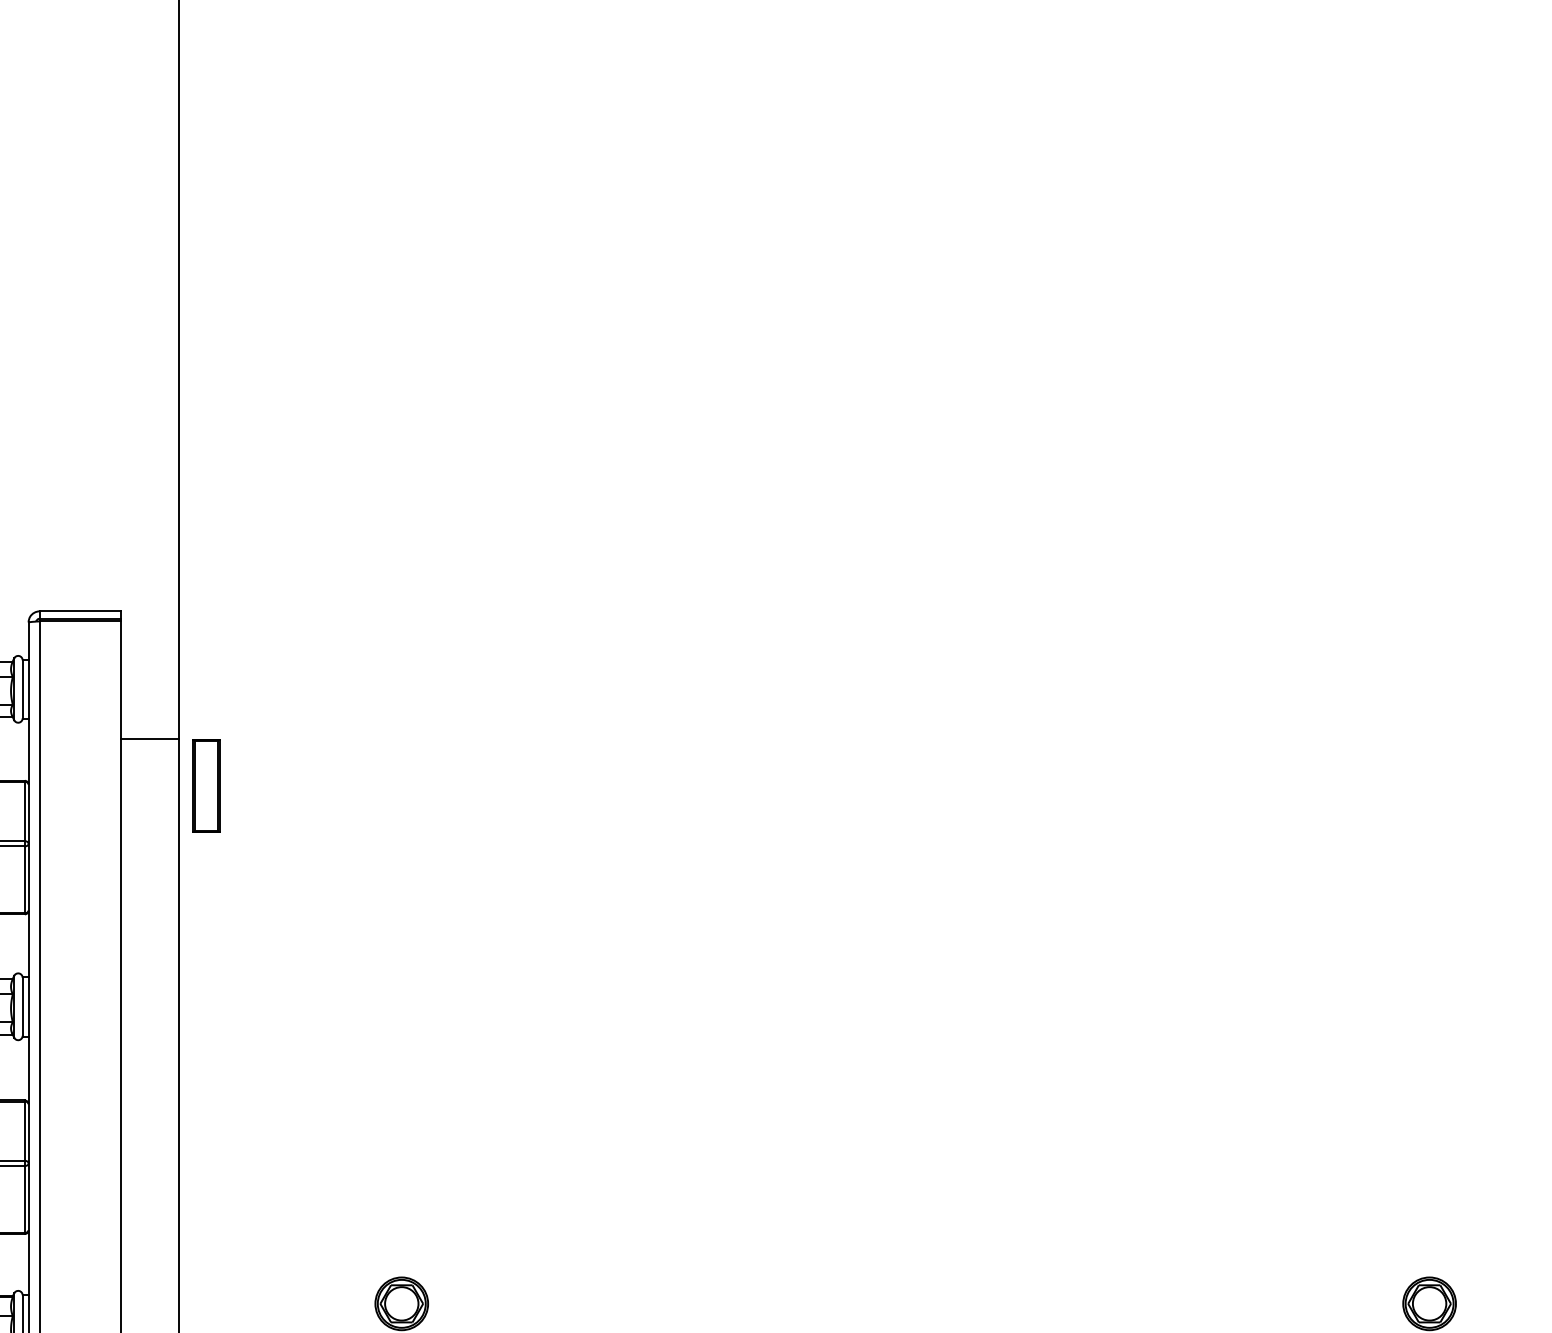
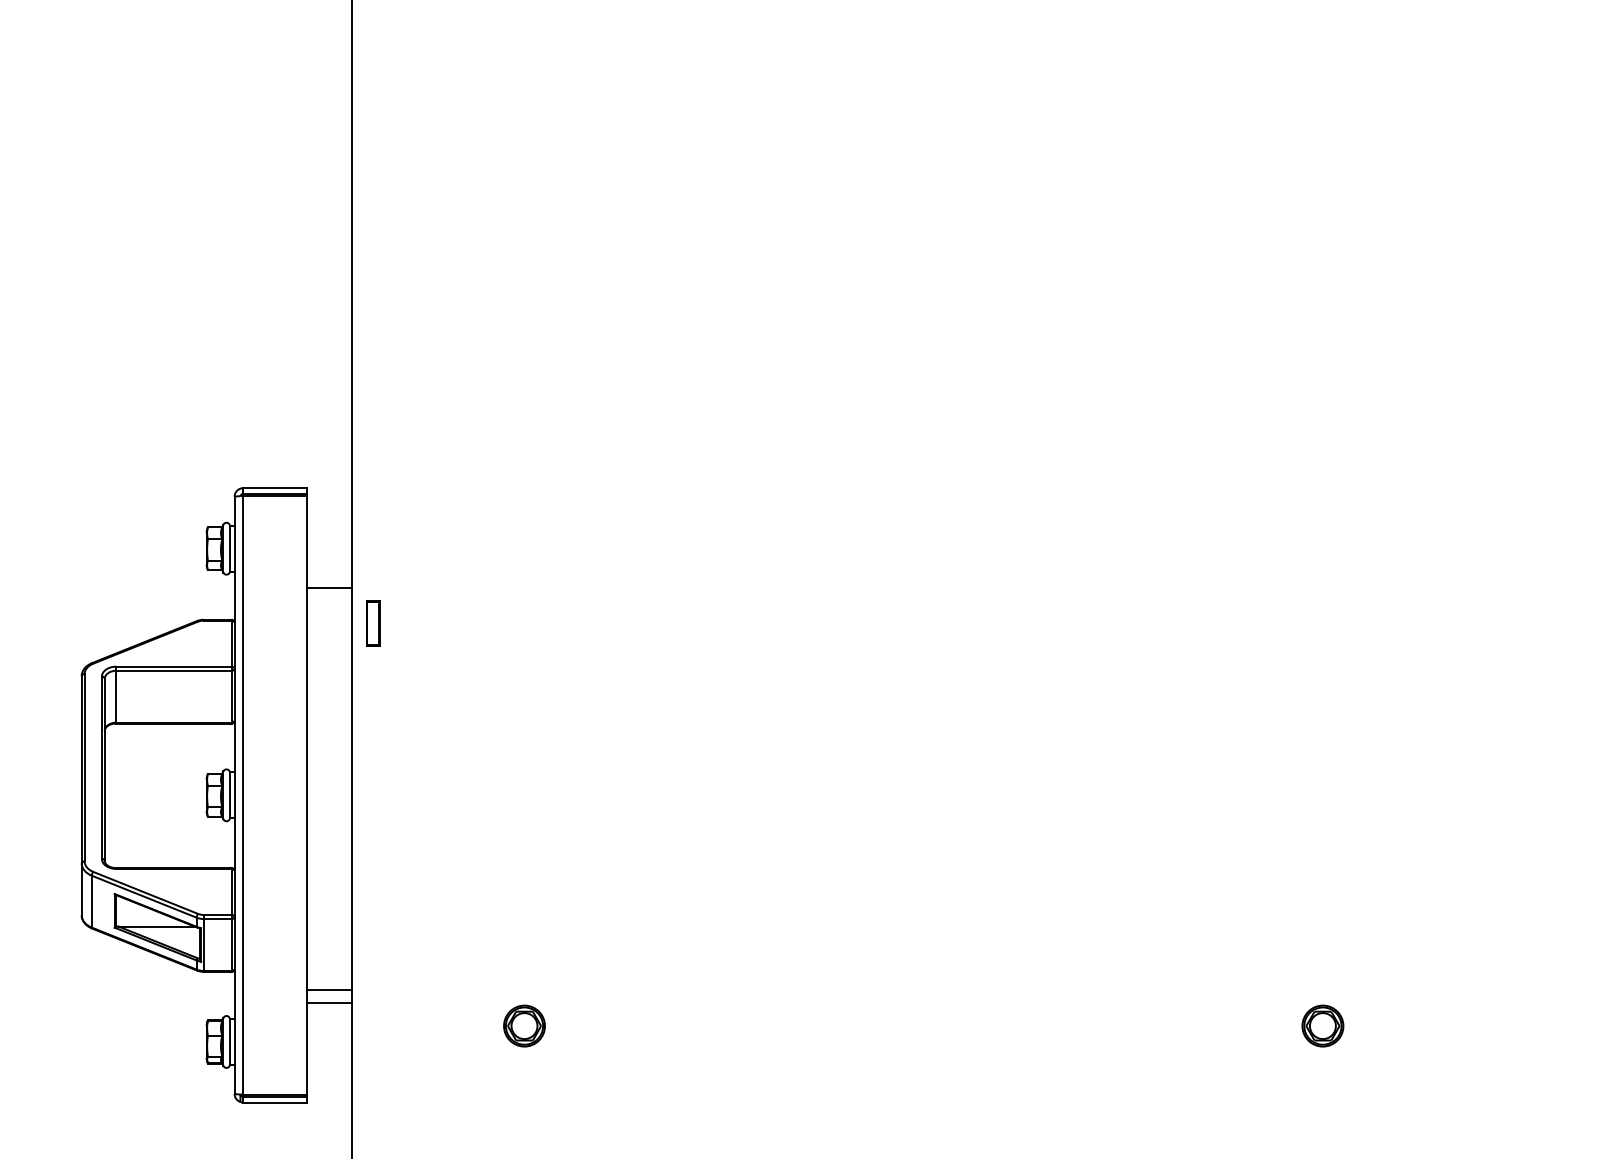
part: (207, 785) -> (373, 623), size x0.62
line: (149, 1258) -> (328, 990), added
line: (149, 1274) -> (328, 1003), added

